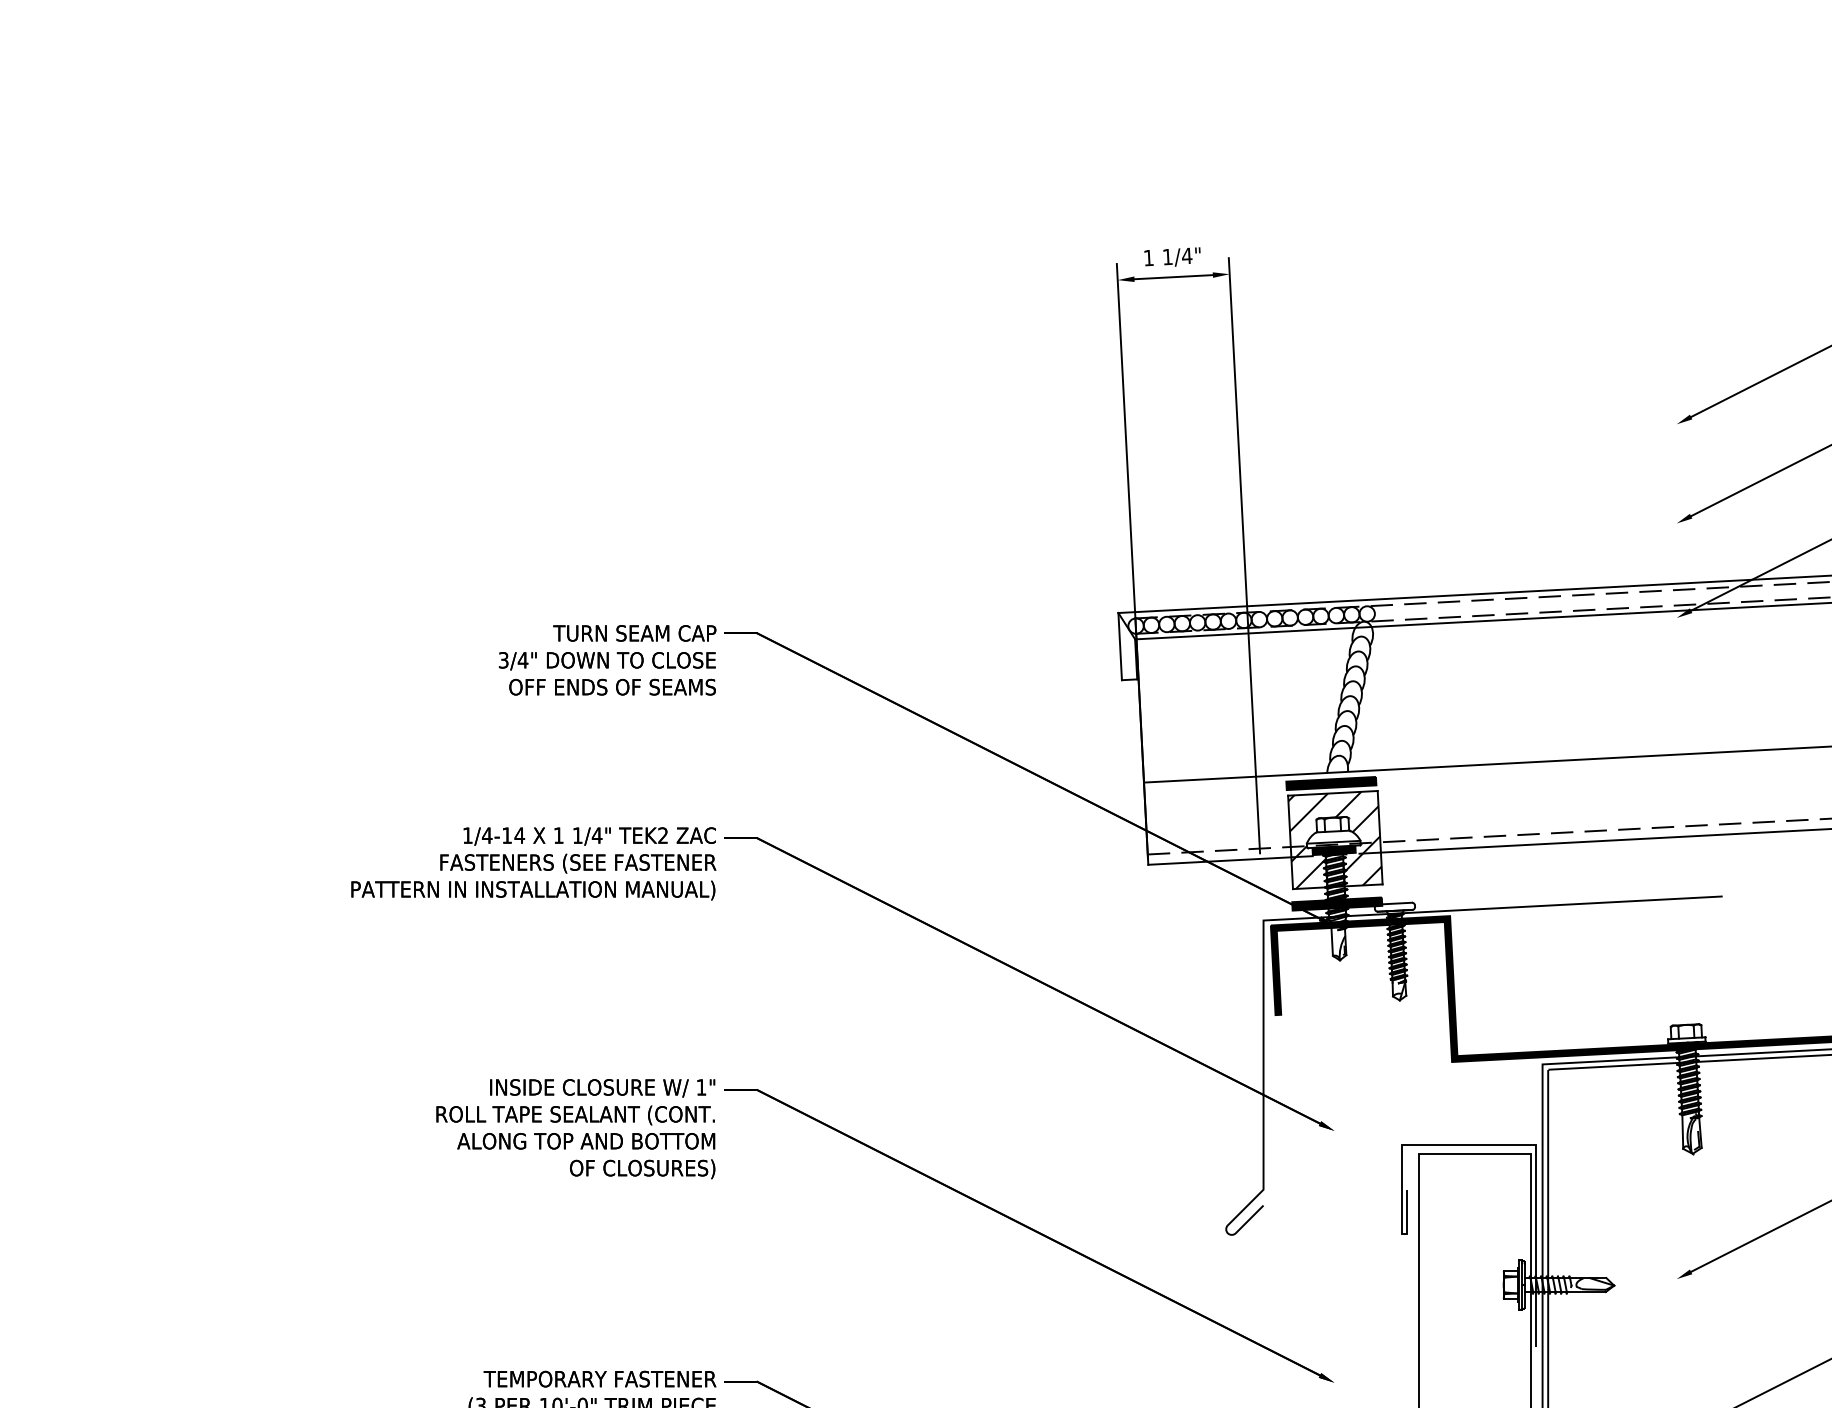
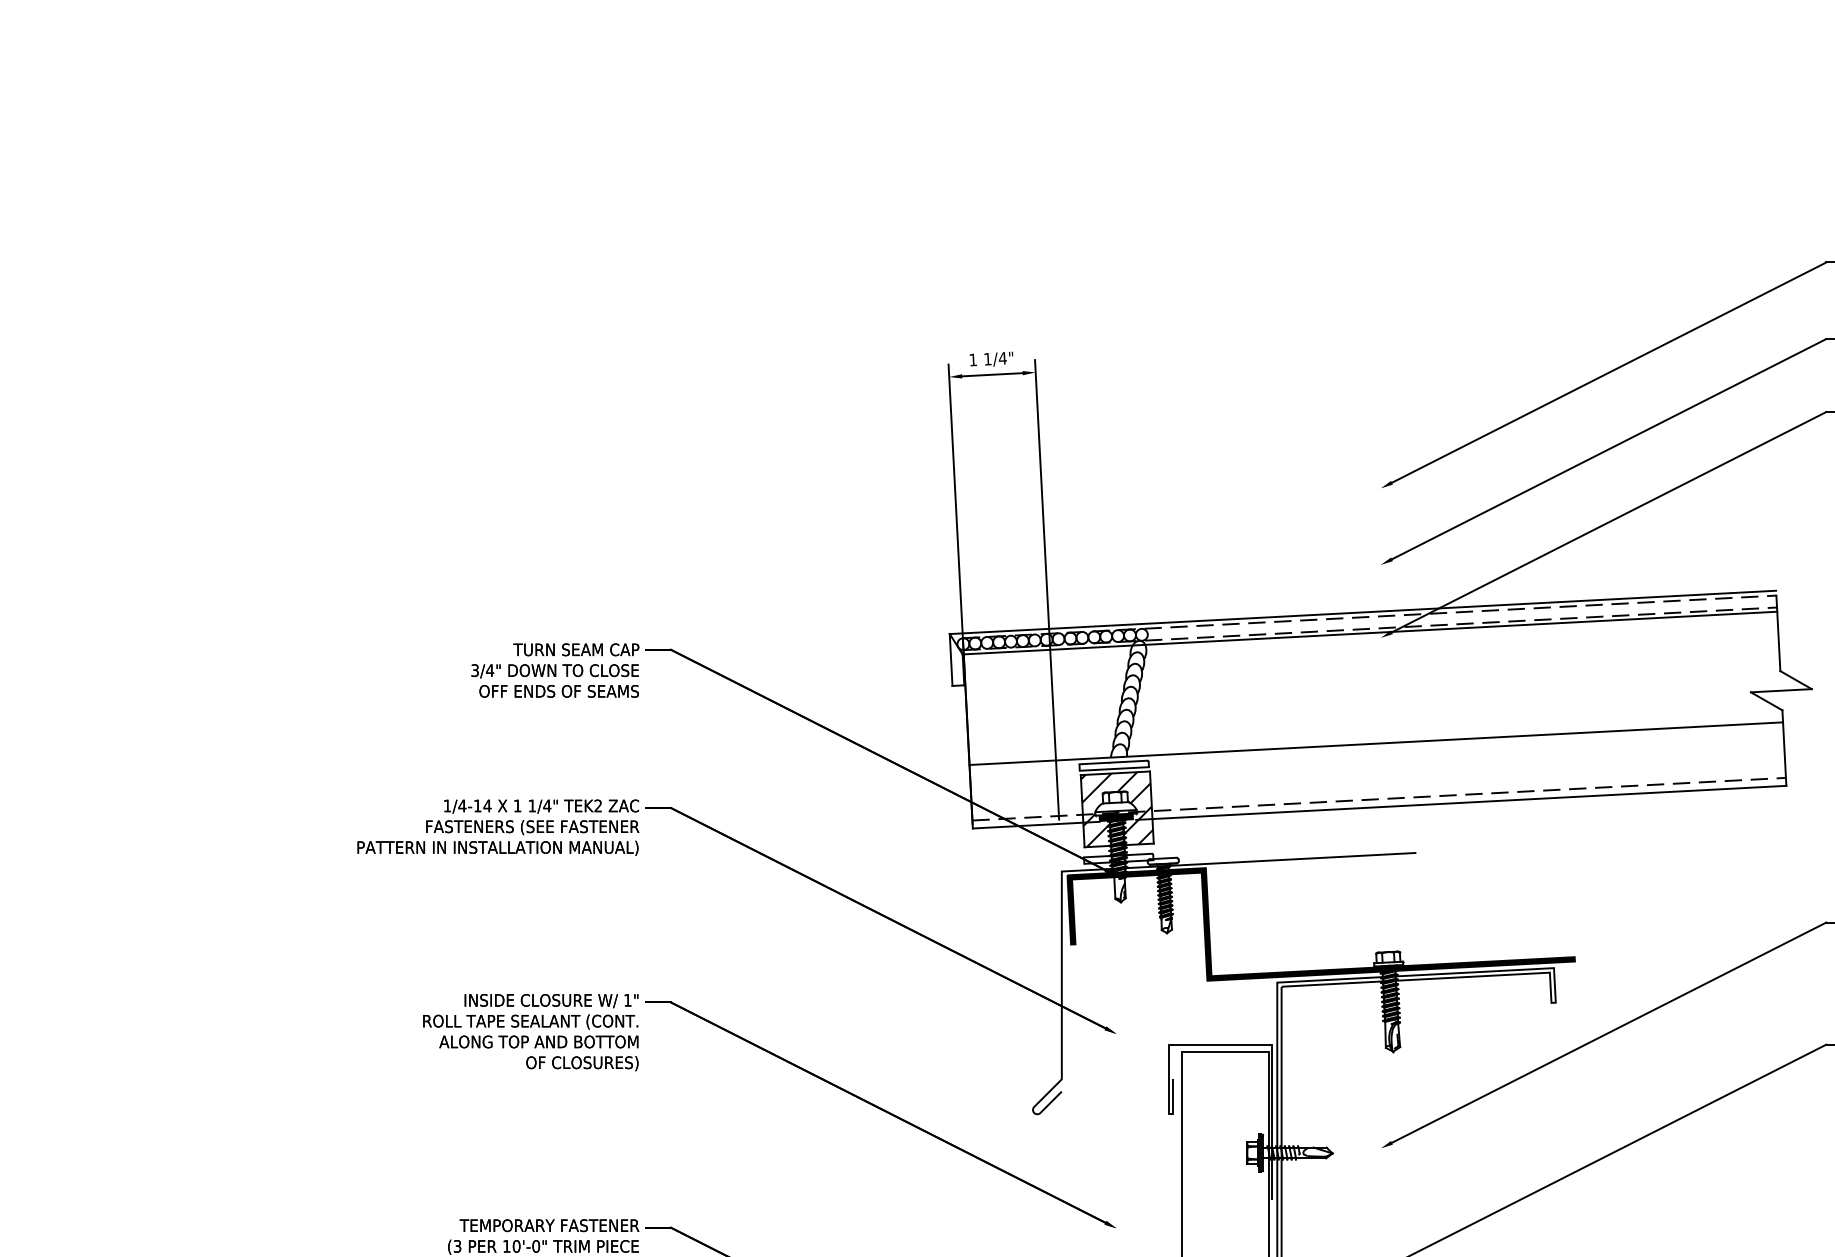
fill: (1330, 783) -> (1113, 765), removed
fill: (1336, 903) -> (1118, 858), removed

